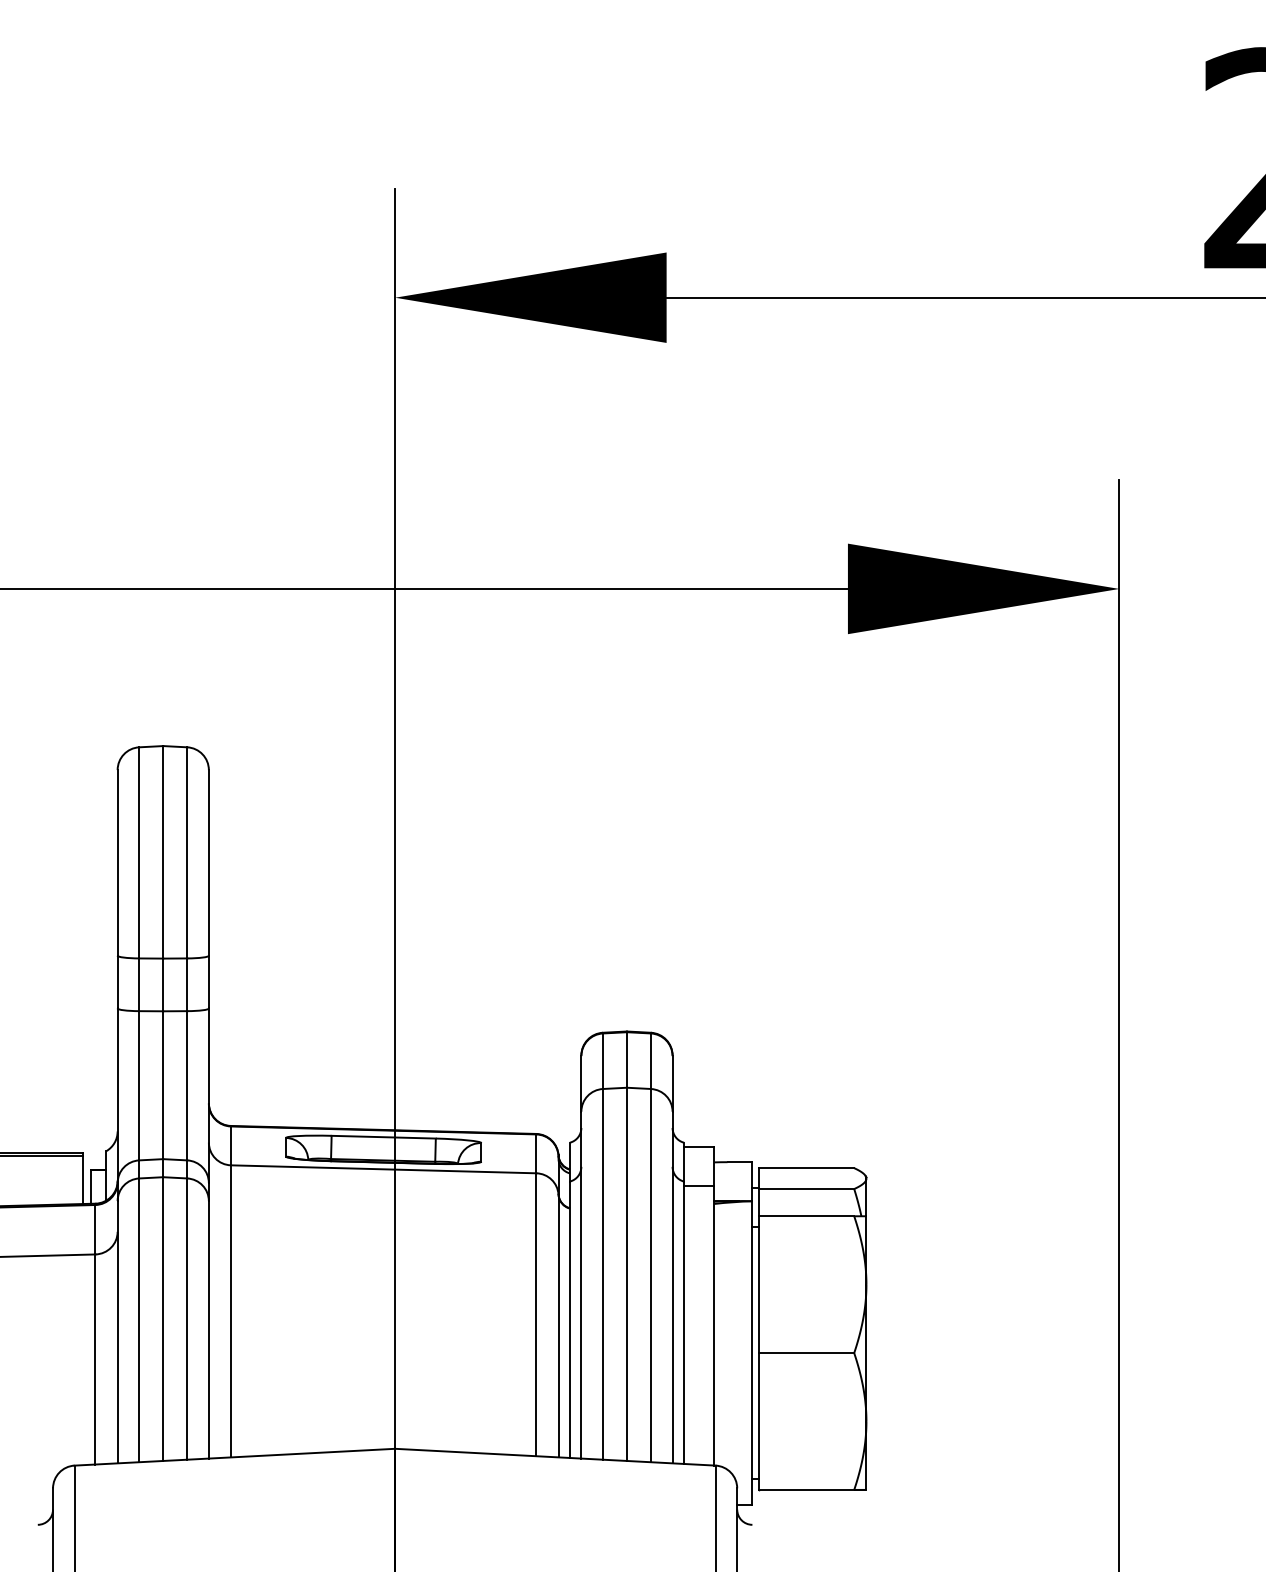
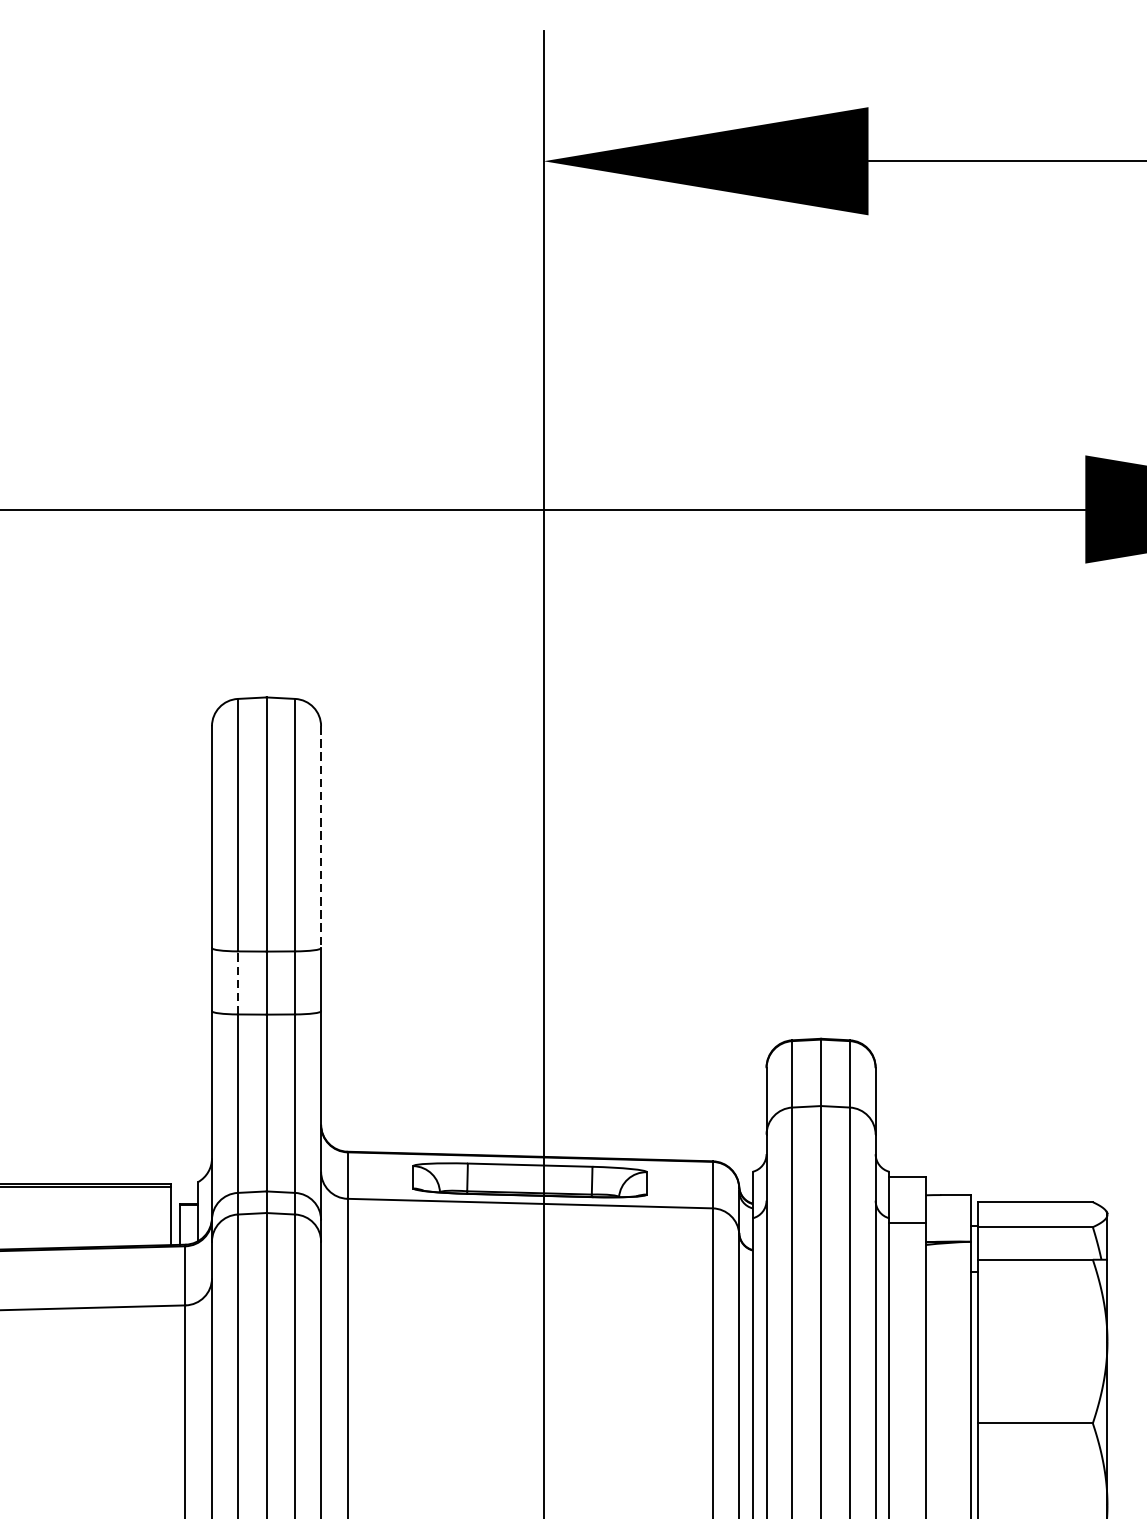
line: (208, 862) -> (320, 836), solid -> dashed
line: (139, 984) -> (238, 982), solid -> dashed

